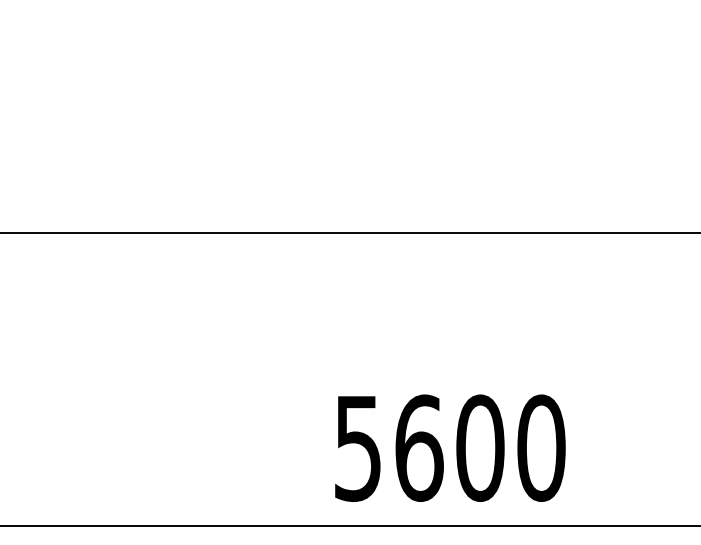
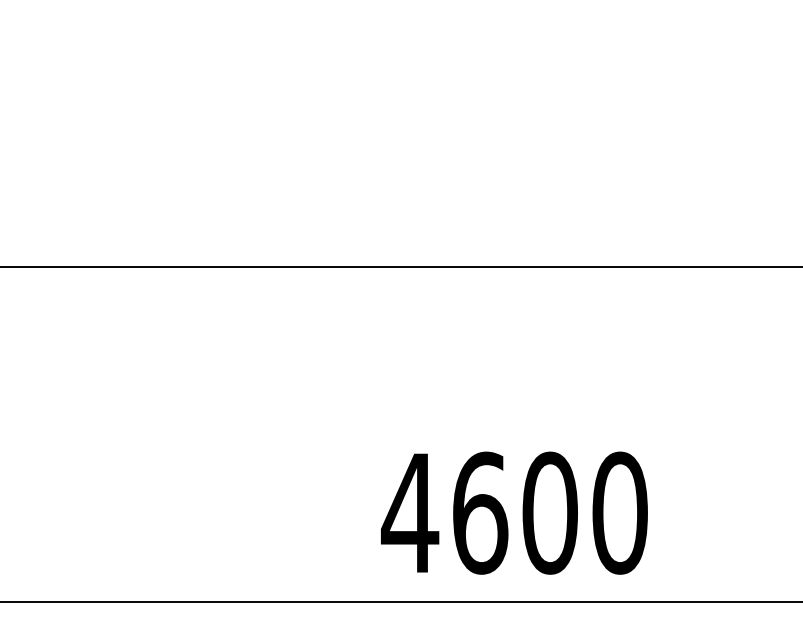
text: (357, 448) -> (409, 513), 5600 -> 4600

